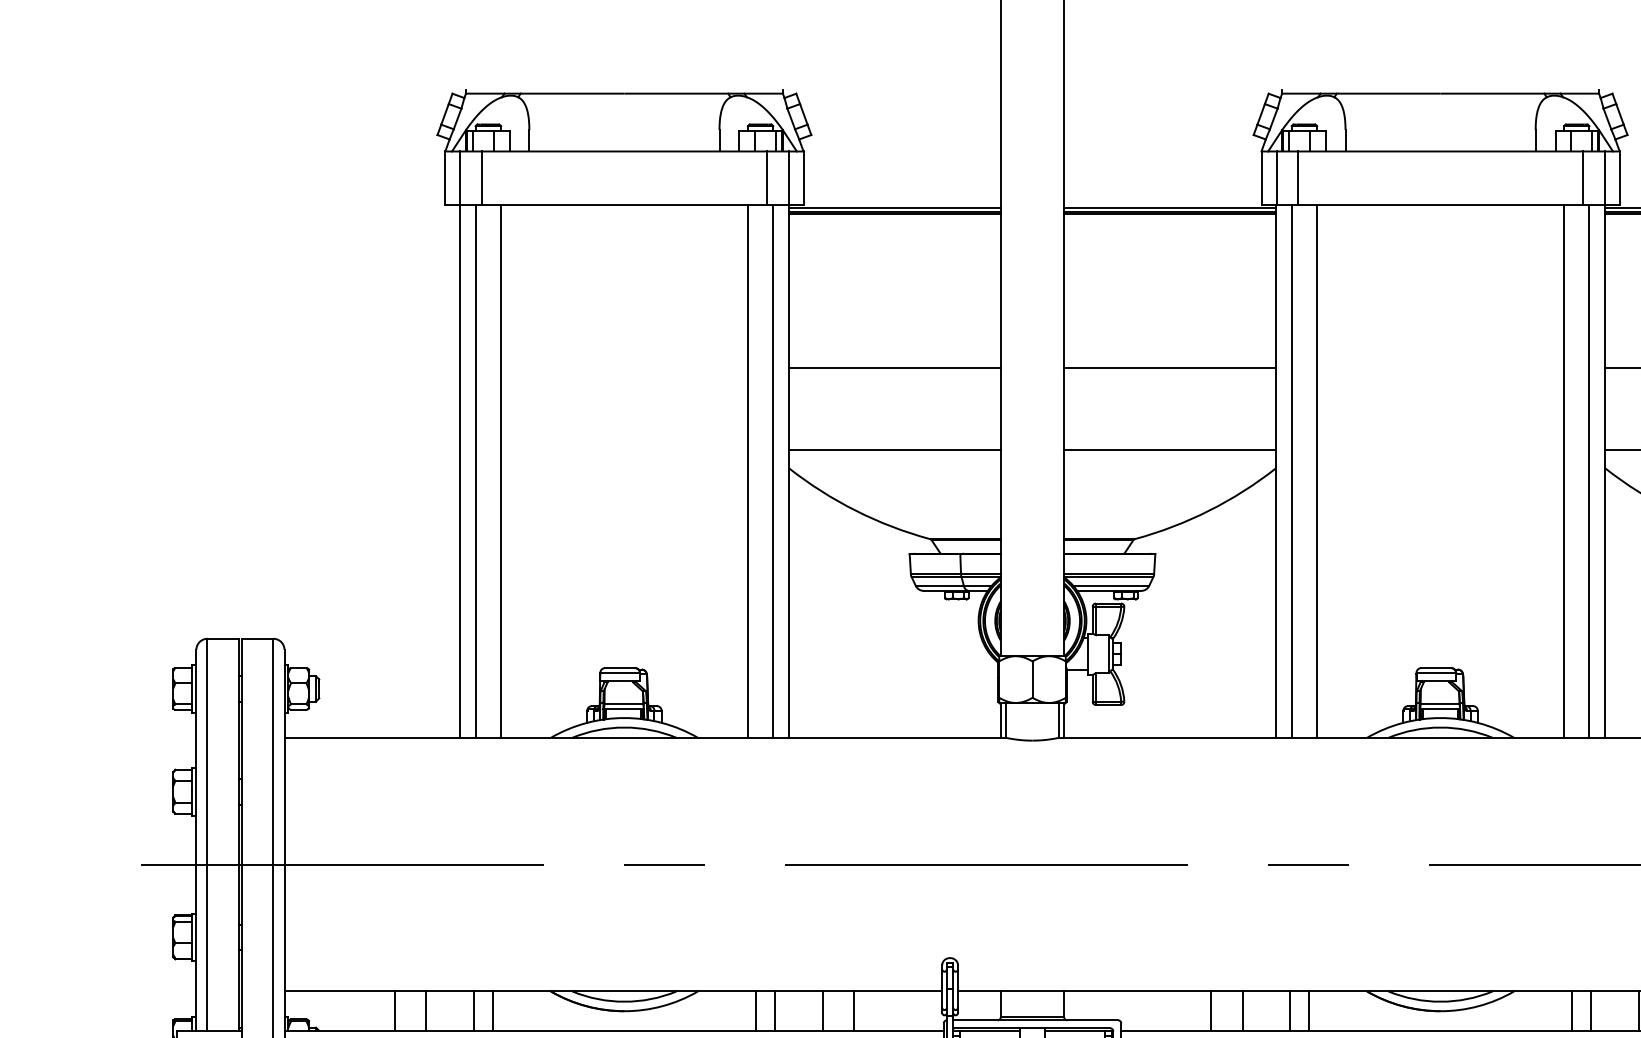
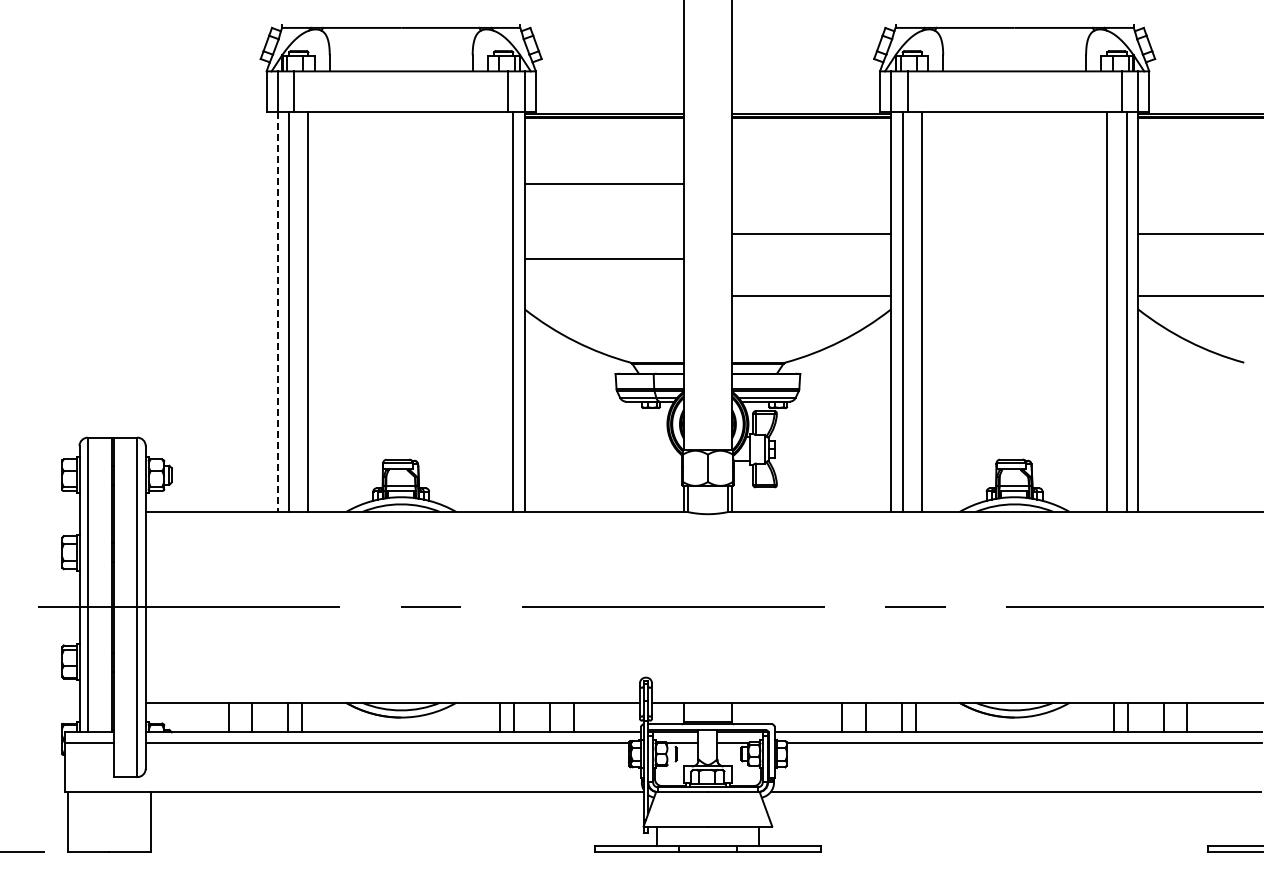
line: (894, 368) -> (604, 184), moved
line: (894, 450) -> (604, 259), moved
line: (748, 470) -> (494, 311), removed
line: (459, 472) -> (277, 312), solid -> dashed

